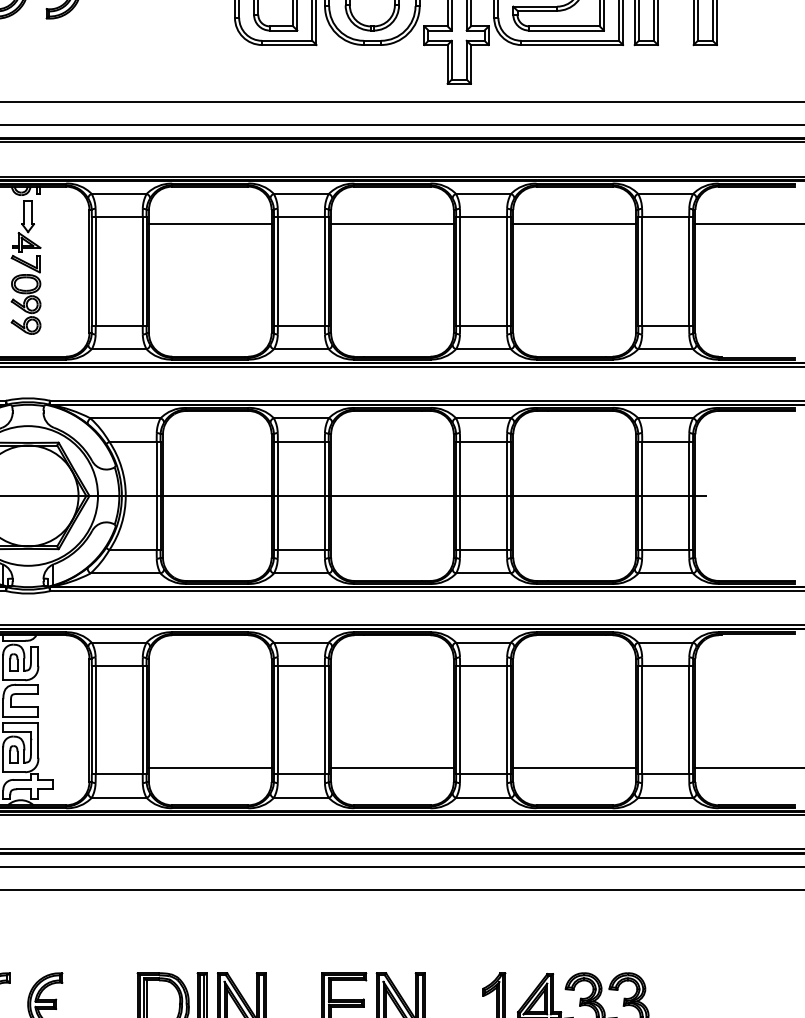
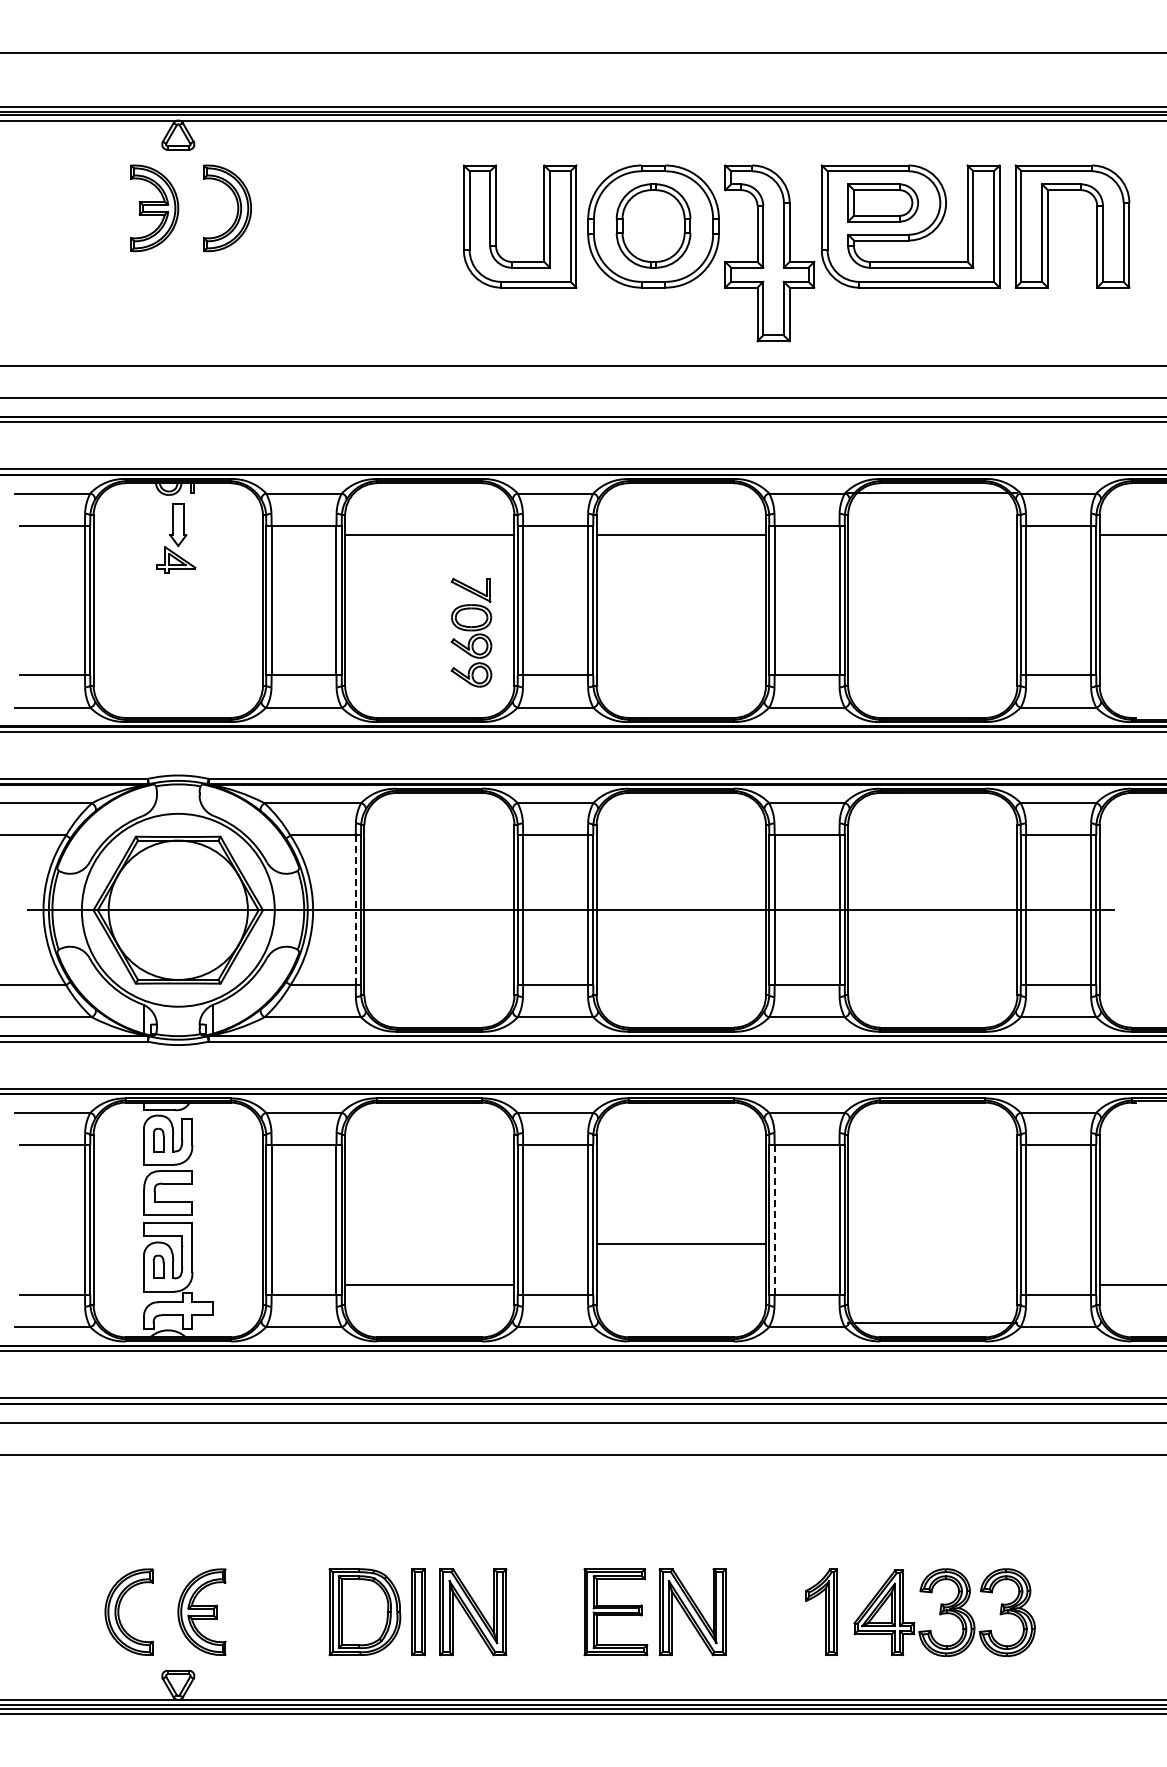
line: (574, 224) -> (932, 493), moved
part: (26, 294) -> (471, 632), moved
line: (156, 496) -> (355, 910), solid -> dashed
line: (459, 719) -> (774, 1219), solid -> dashed
line: (391, 767) -> (680, 1244), moved
line: (574, 767) -> (932, 1323), moved

